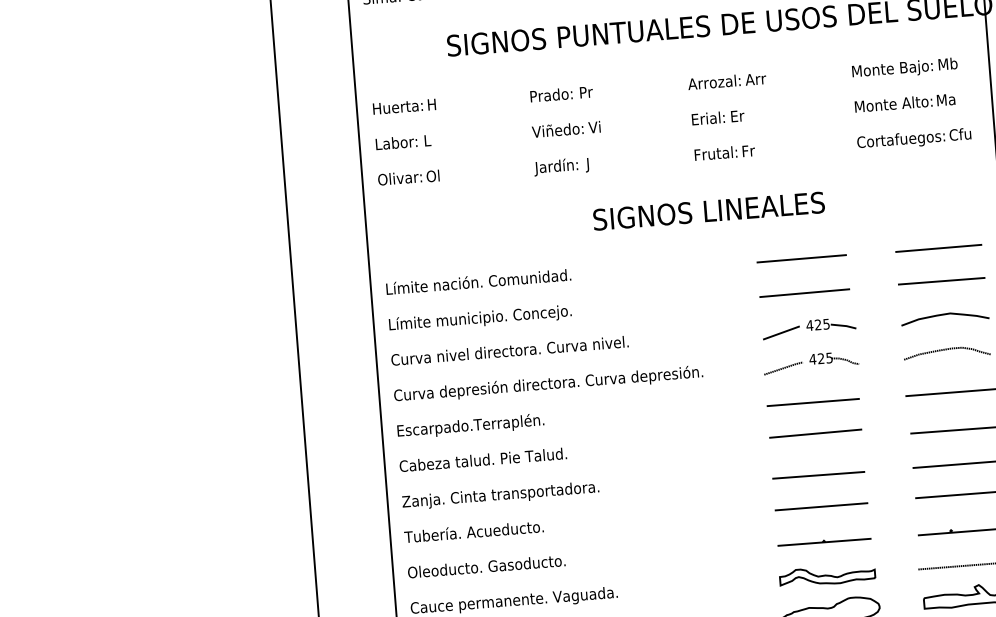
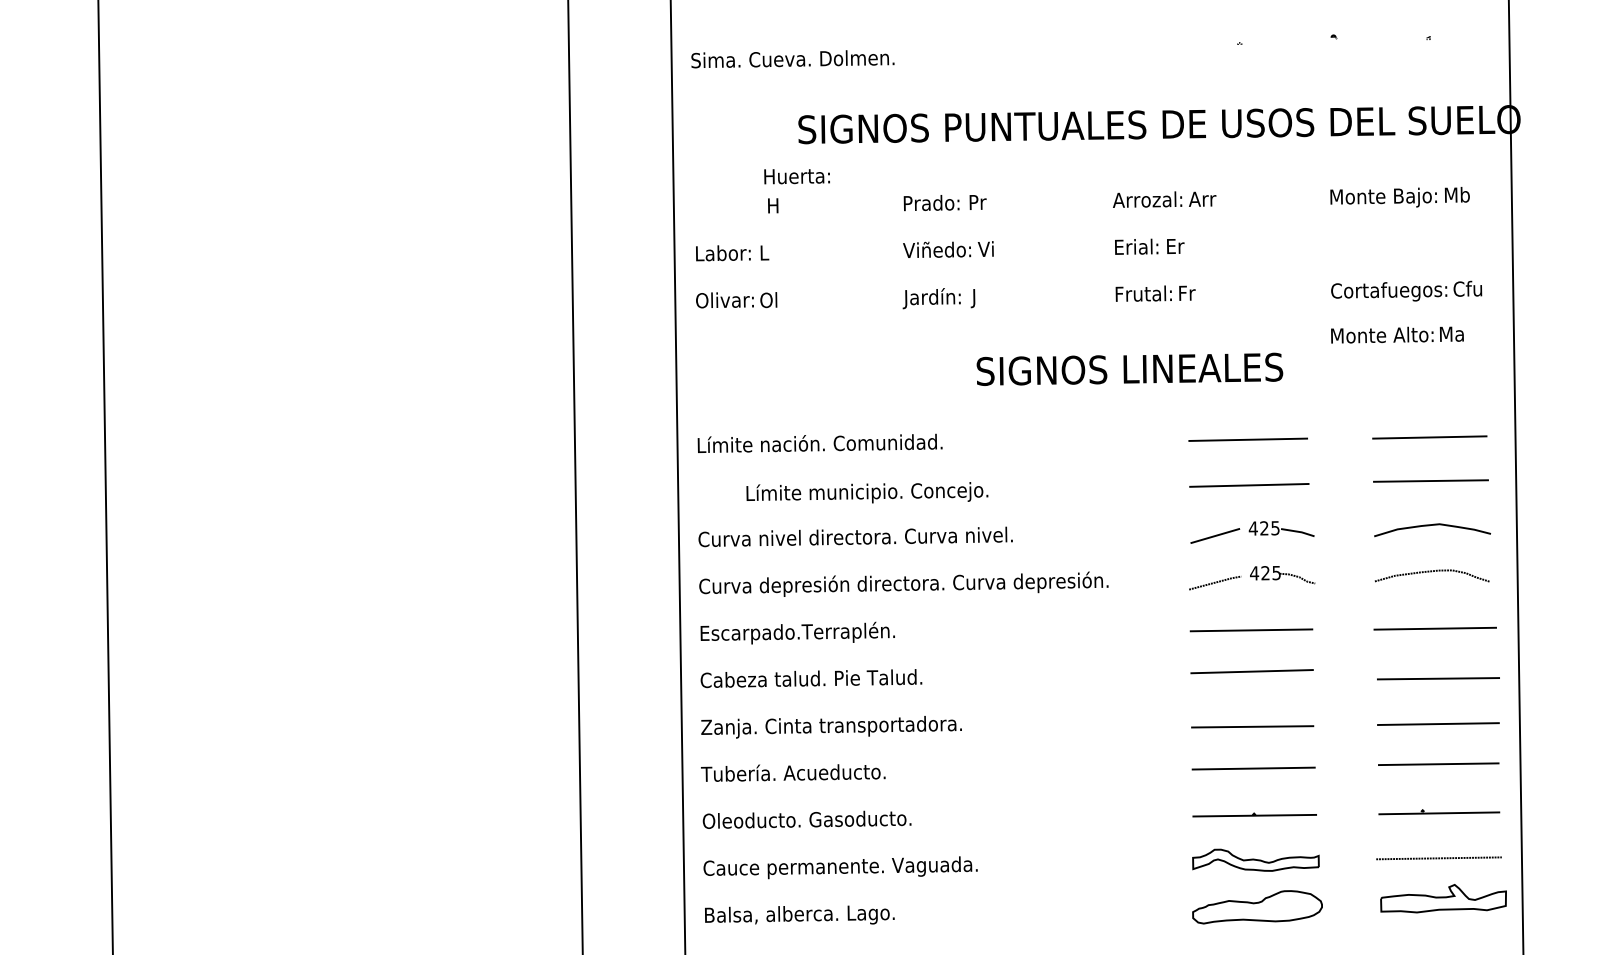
text: (905, 102) -> (1397, 334), moved
text: (397, 107) -> (796, 176), moved
text: (480, 318) -> (867, 492), moved

